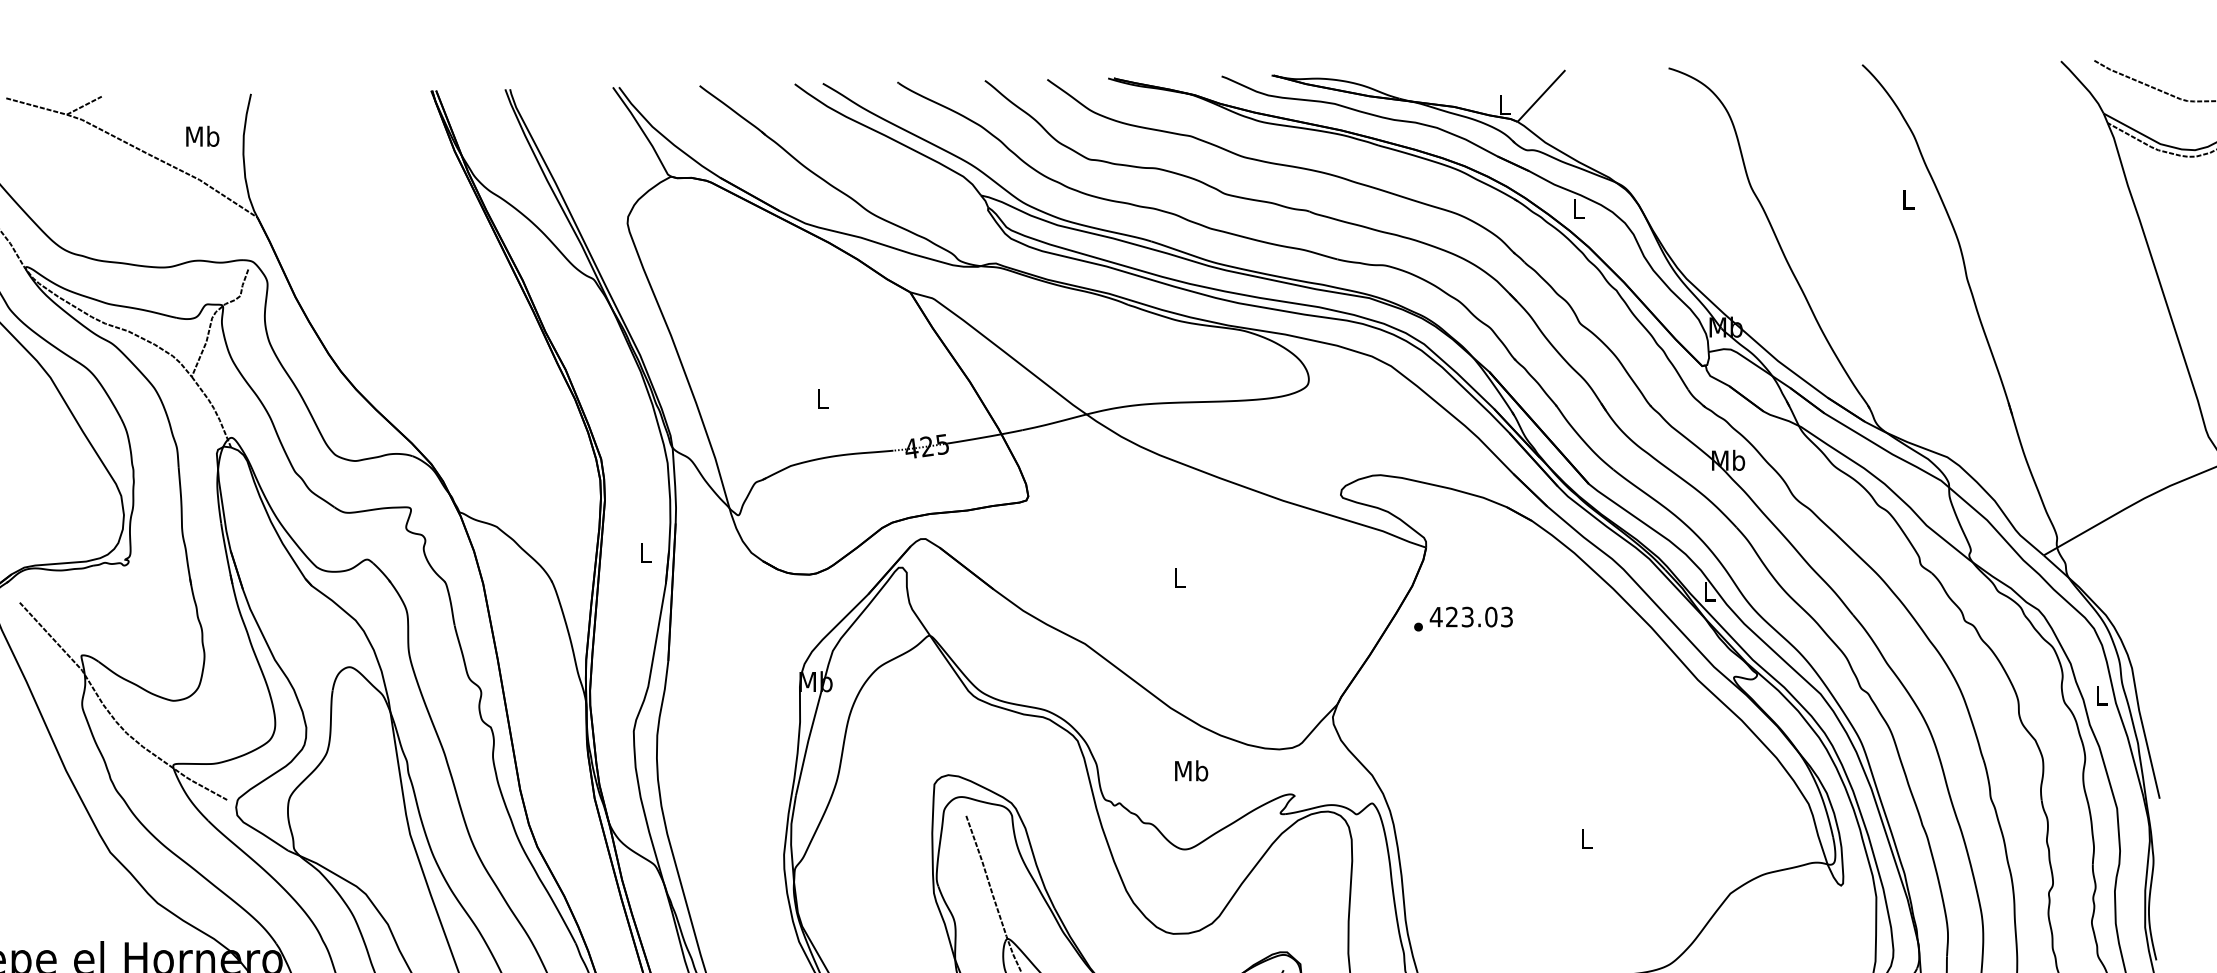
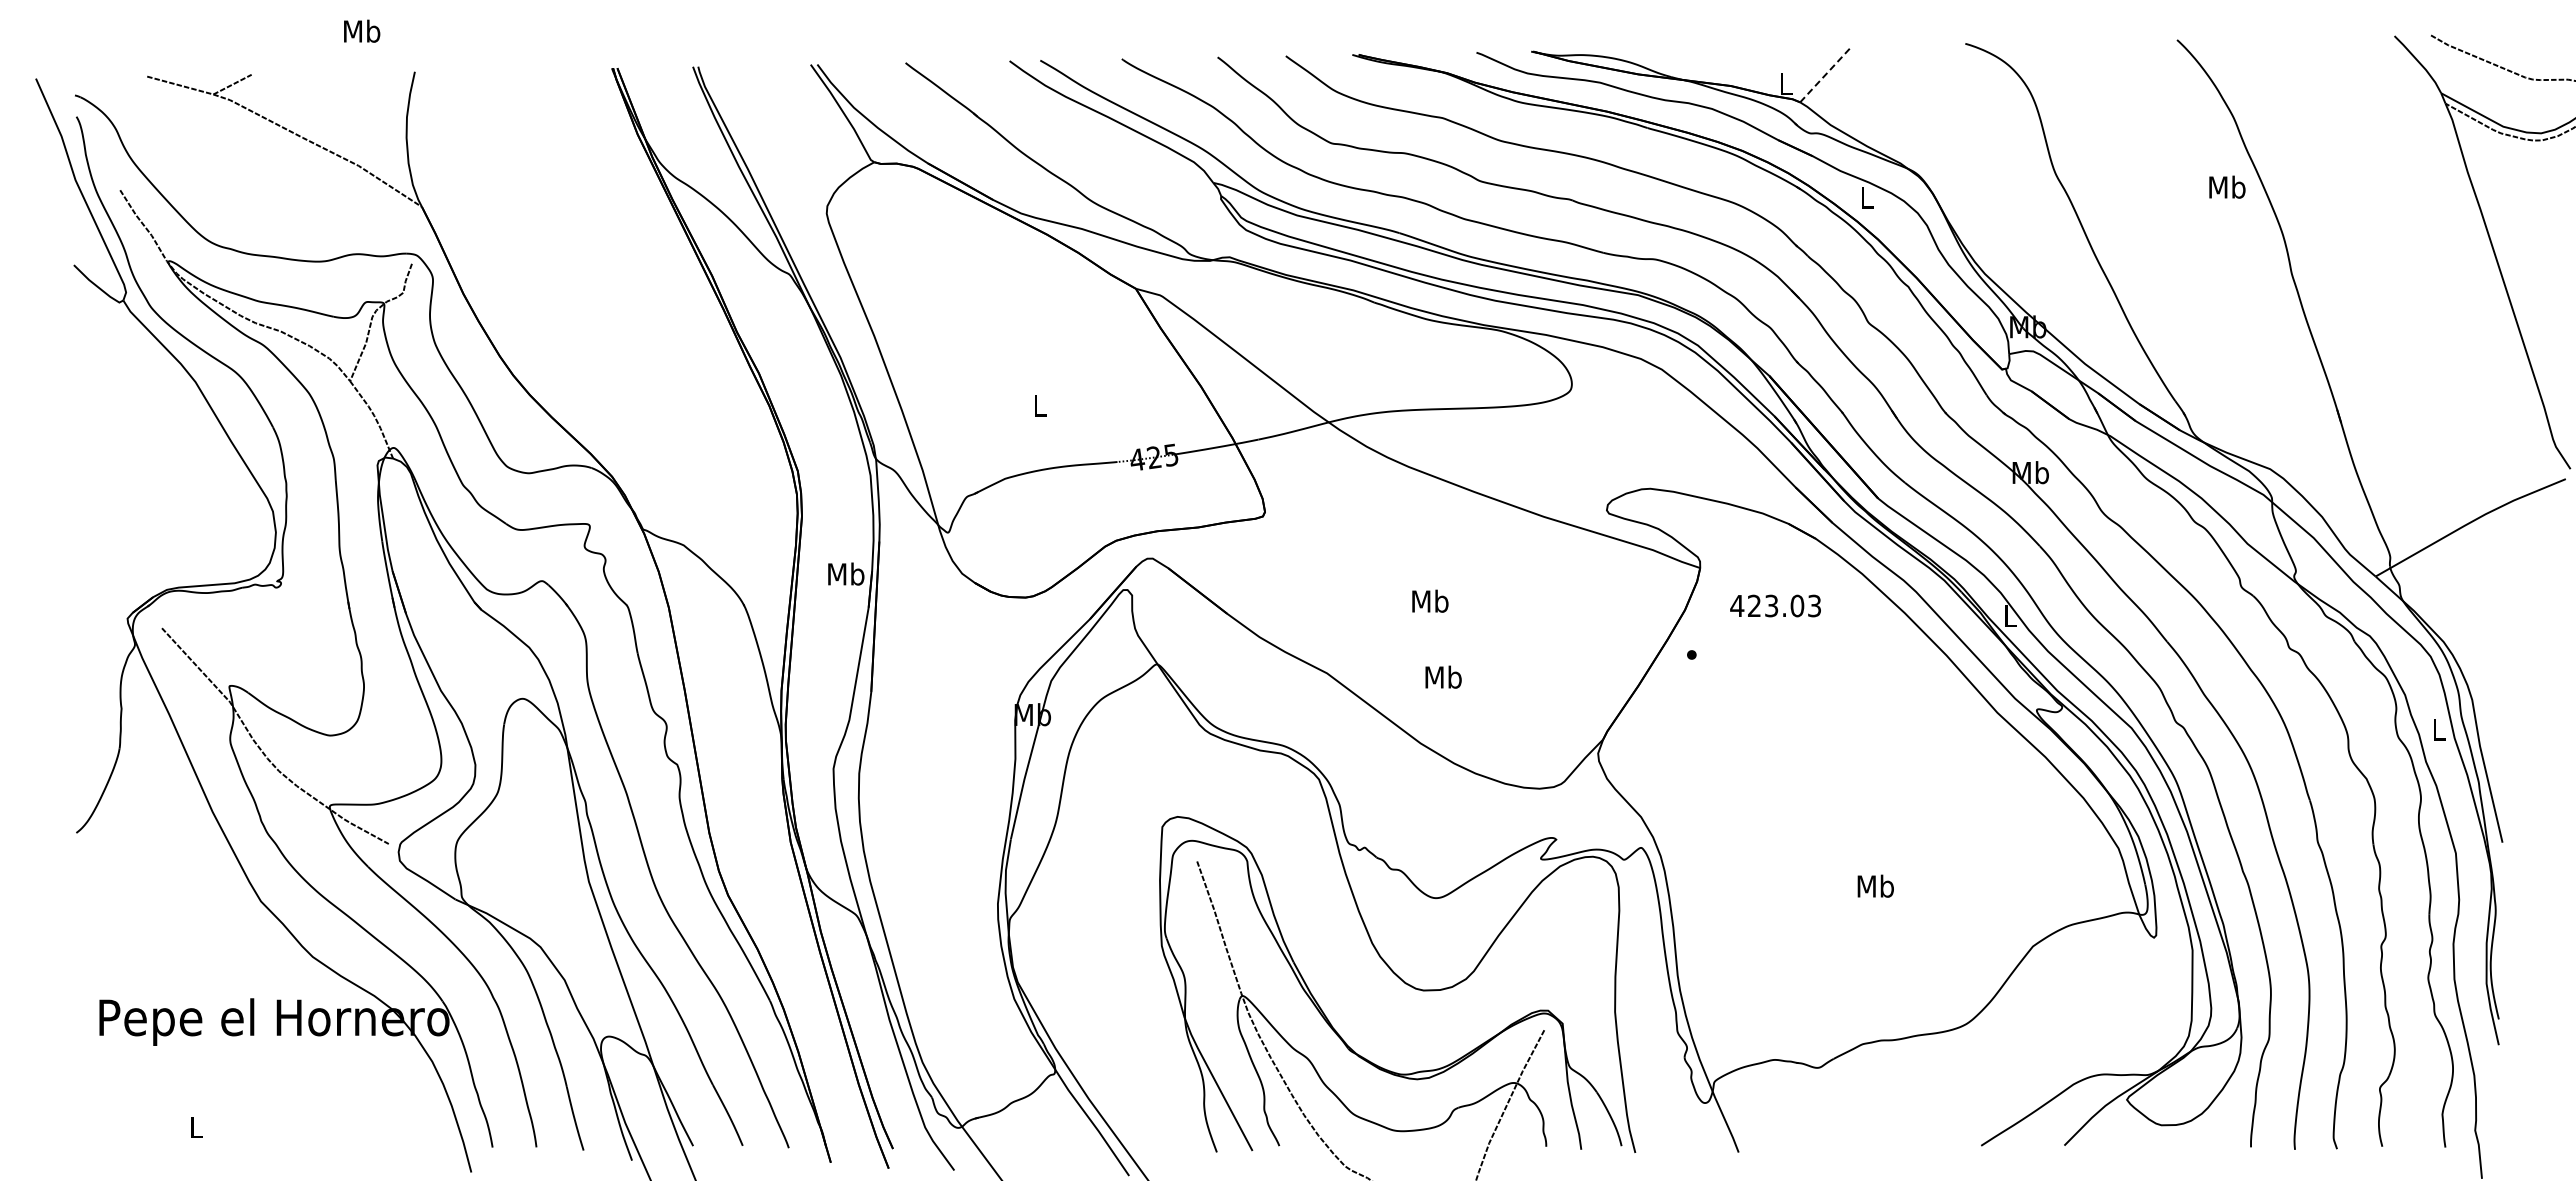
line: (1542, 95) -> (1827, 73), solid -> dashed
text: (203, 135) -> (362, 30), moved
text: (1908, 198) -> (2227, 186), L -> Mb
text: (645, 552) -> (846, 573), L -> Mb
text: (1179, 577) -> (1430, 600), L -> Mb
text: (1471, 616) -> (1775, 605), moved
text: (1191, 770) -> (1443, 676), moved
text: (1586, 837) -> (1875, 885), L -> Mb

